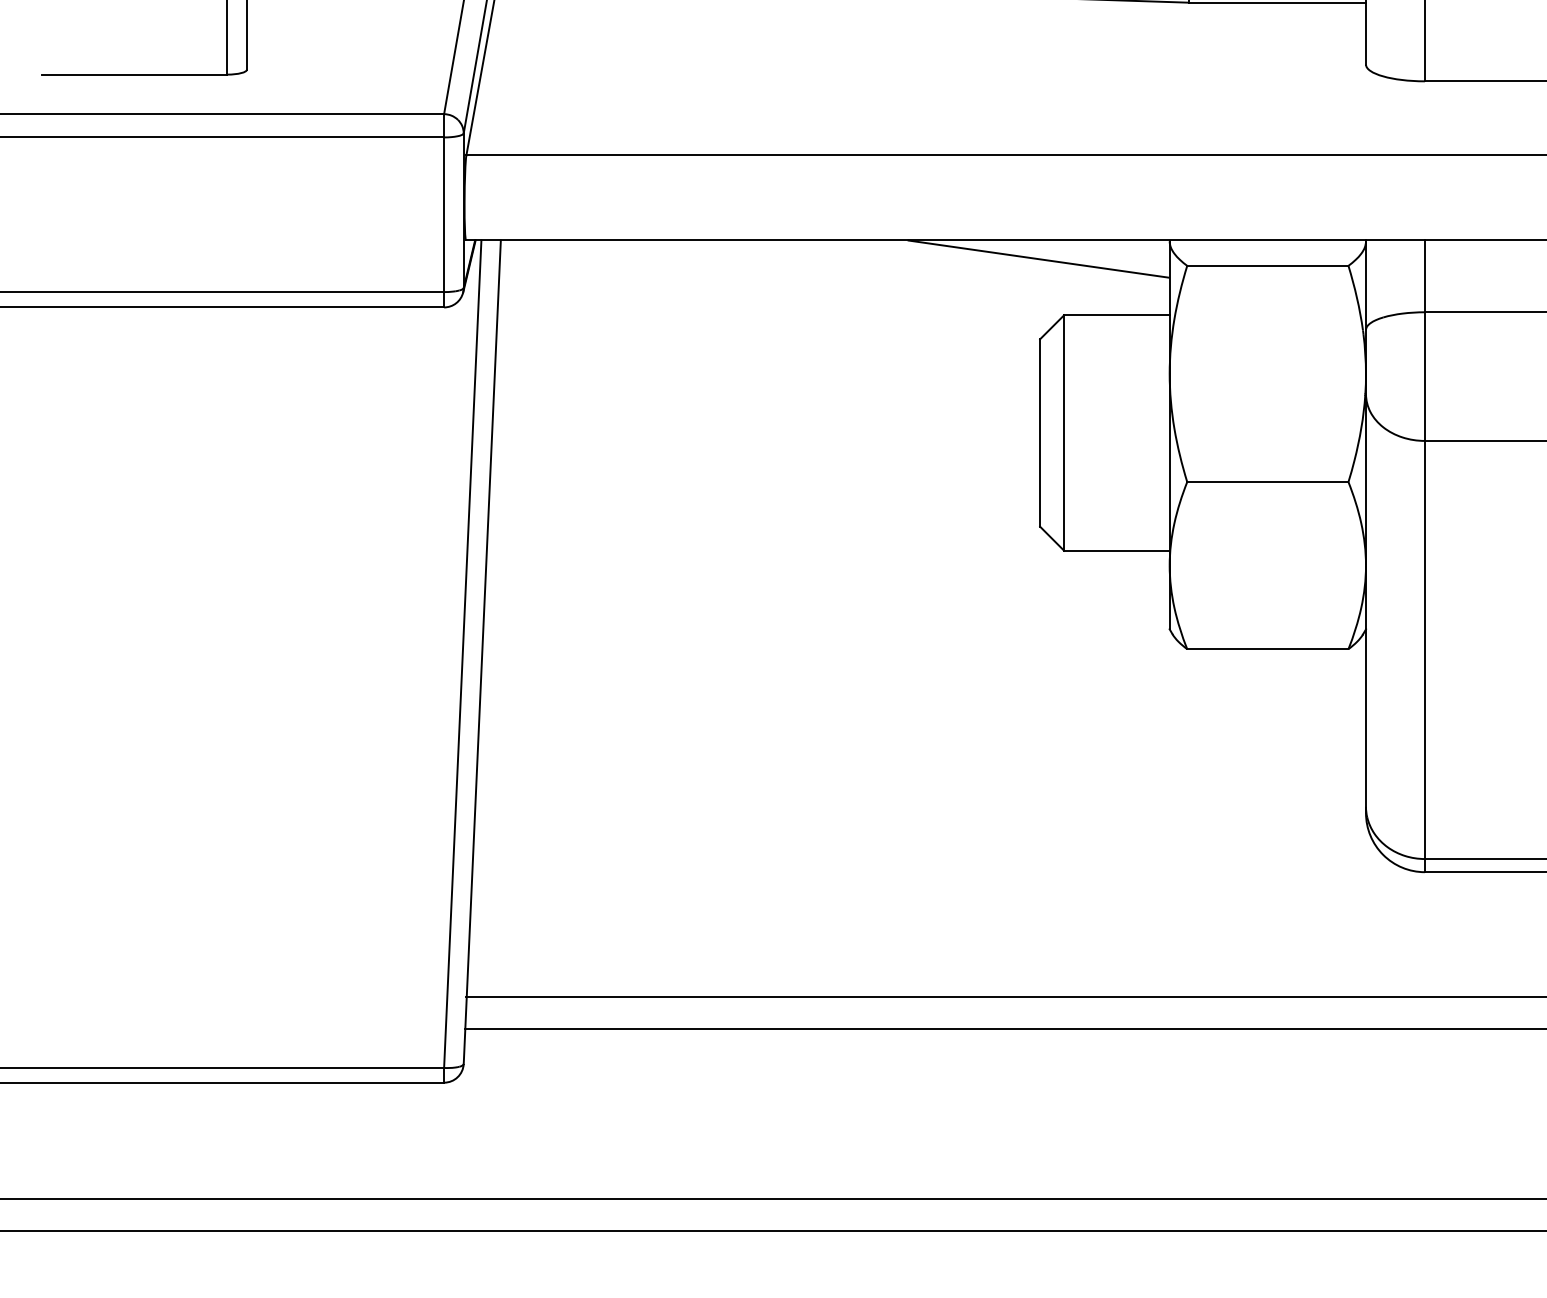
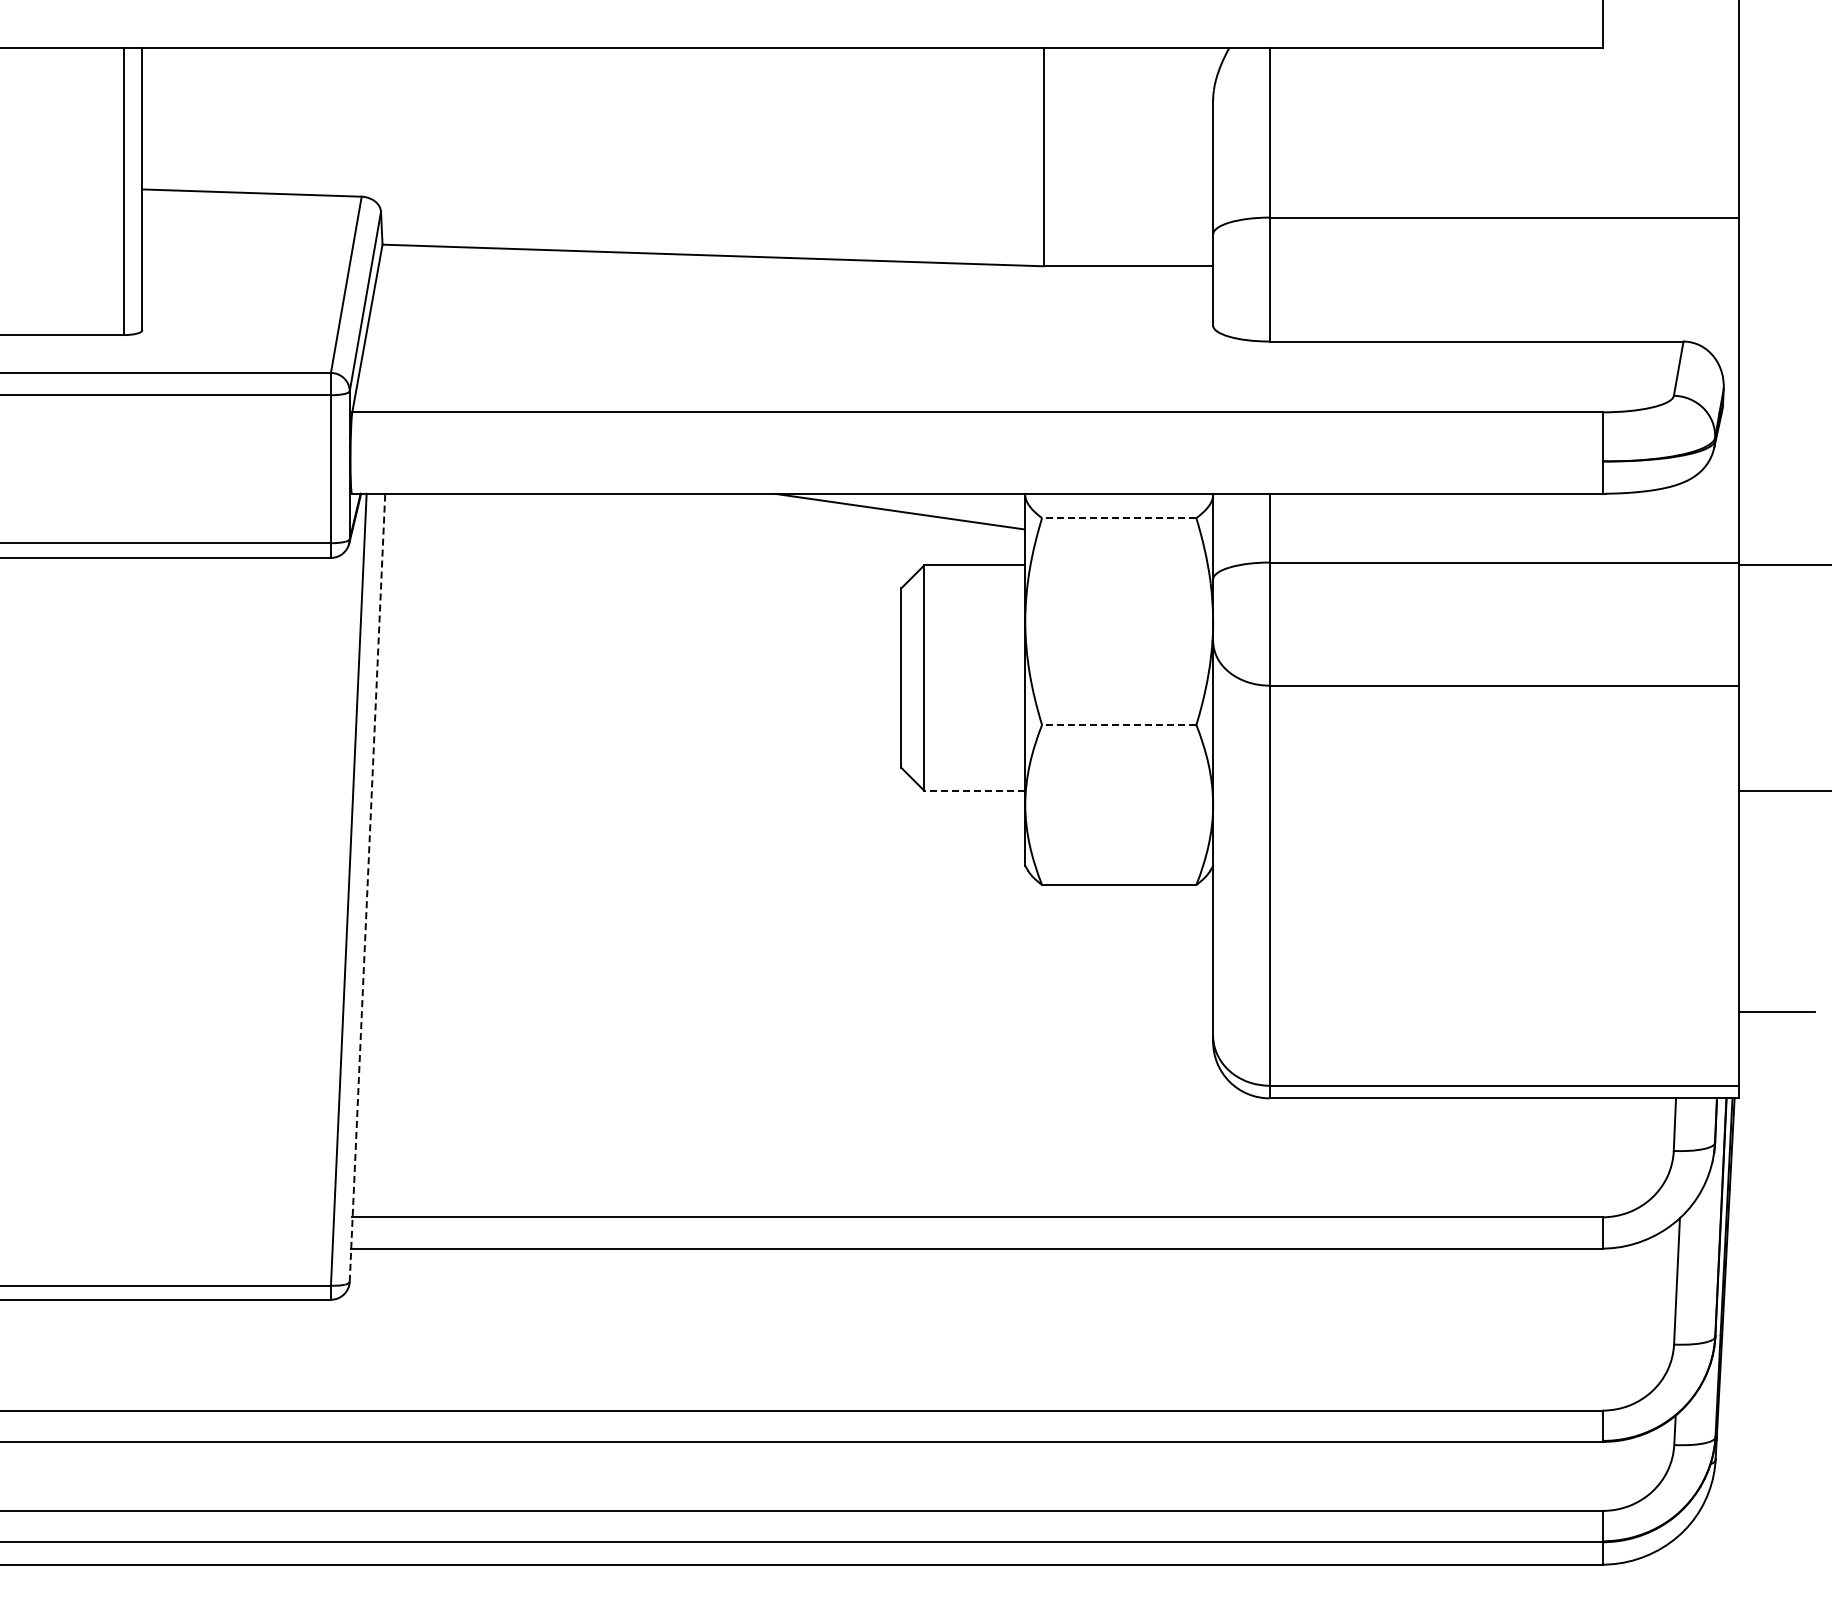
line: (1267, 266) -> (1118, 518), solid -> dashed
line: (1267, 482) -> (1118, 725), solid -> dashed
line: (1116, 550) -> (974, 790), solid -> dashed
line: (482, 651) -> (367, 887), solid -> dashed

